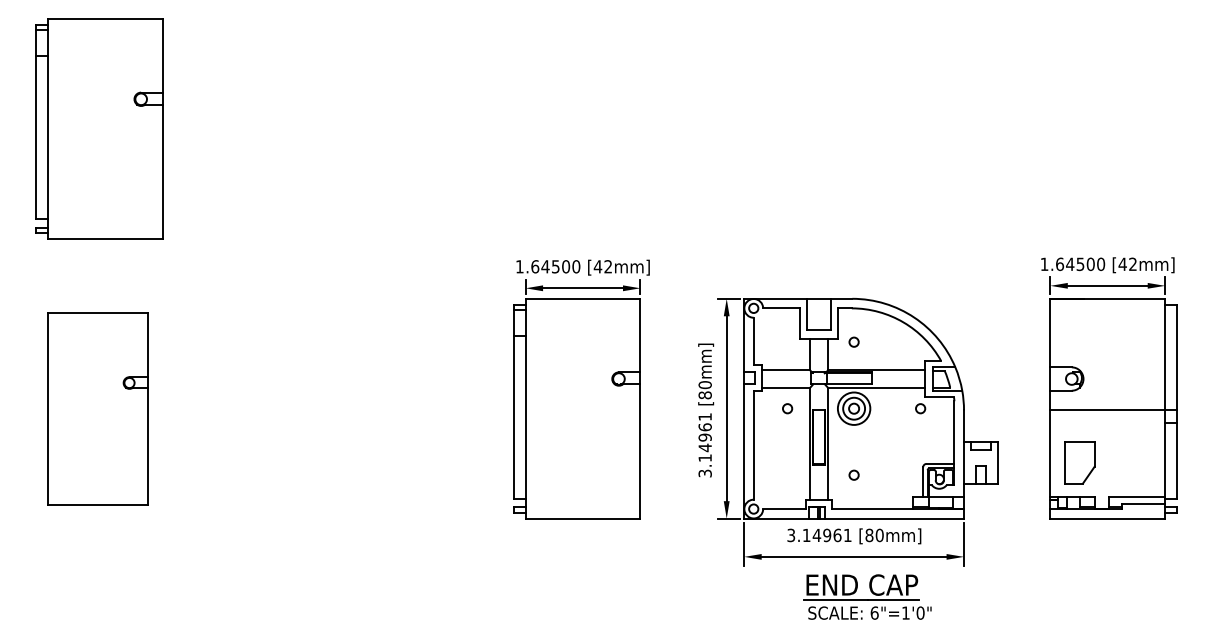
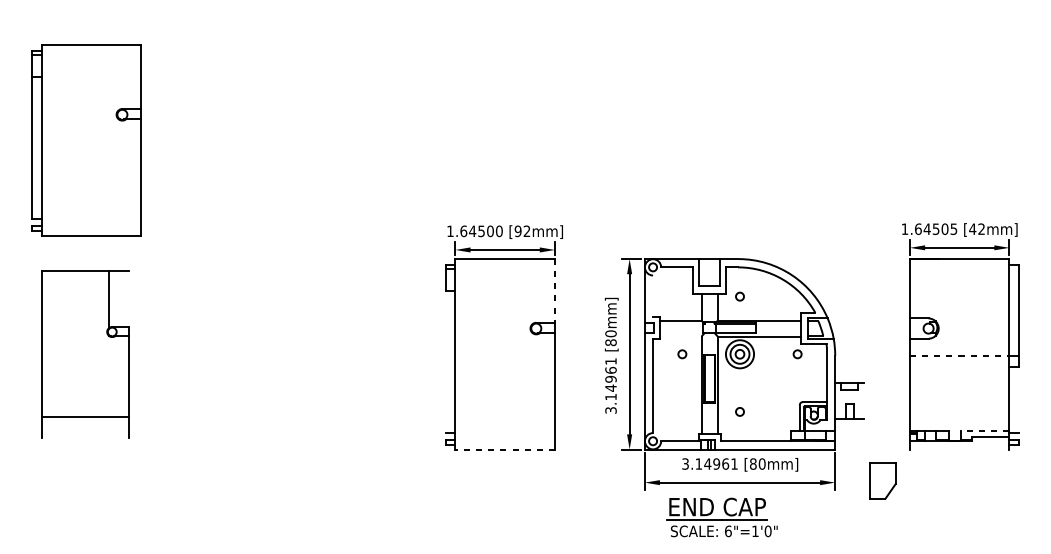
part: (99, 128) -> (86, 140), moved
text: (1101, 263) -> (954, 228), 1.64500 -> 1.64505
text: (597, 266) -> (517, 231), [42mm] -> [92mm]
line: (640, 335) -> (554, 290), solid -> dashed
line: (753, 341) -> (652, 296), removed
line: (148, 344) -> (108, 298), moved
line: (785, 388) -> (680, 336), removed
line: (1108, 410) -> (960, 355), solid -> dashed
line: (514, 417) -> (445, 361), removed
line: (1176, 461) -> (1019, 400), removed
line: (997, 462) -> (864, 400), removed
part: (1079, 462) -> (882, 480), moved
line: (1136, 497) -> (984, 431), solid -> dashed
line: (97, 505) -> (84, 417), moved
line: (582, 518) -> (504, 449), solid -> dashed
line: (1107, 518) -> (959, 449), removed
part: (867, 596) -> (722, 516), moved

